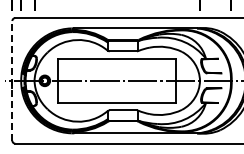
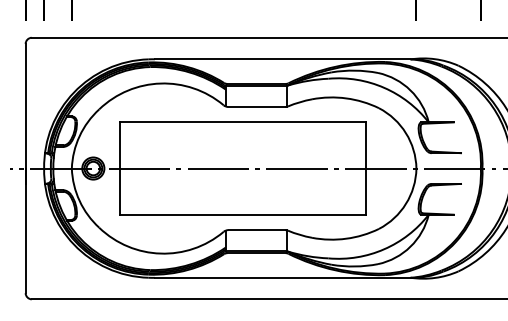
line: (12, 80) -> (25, 167), dashed -> solid

